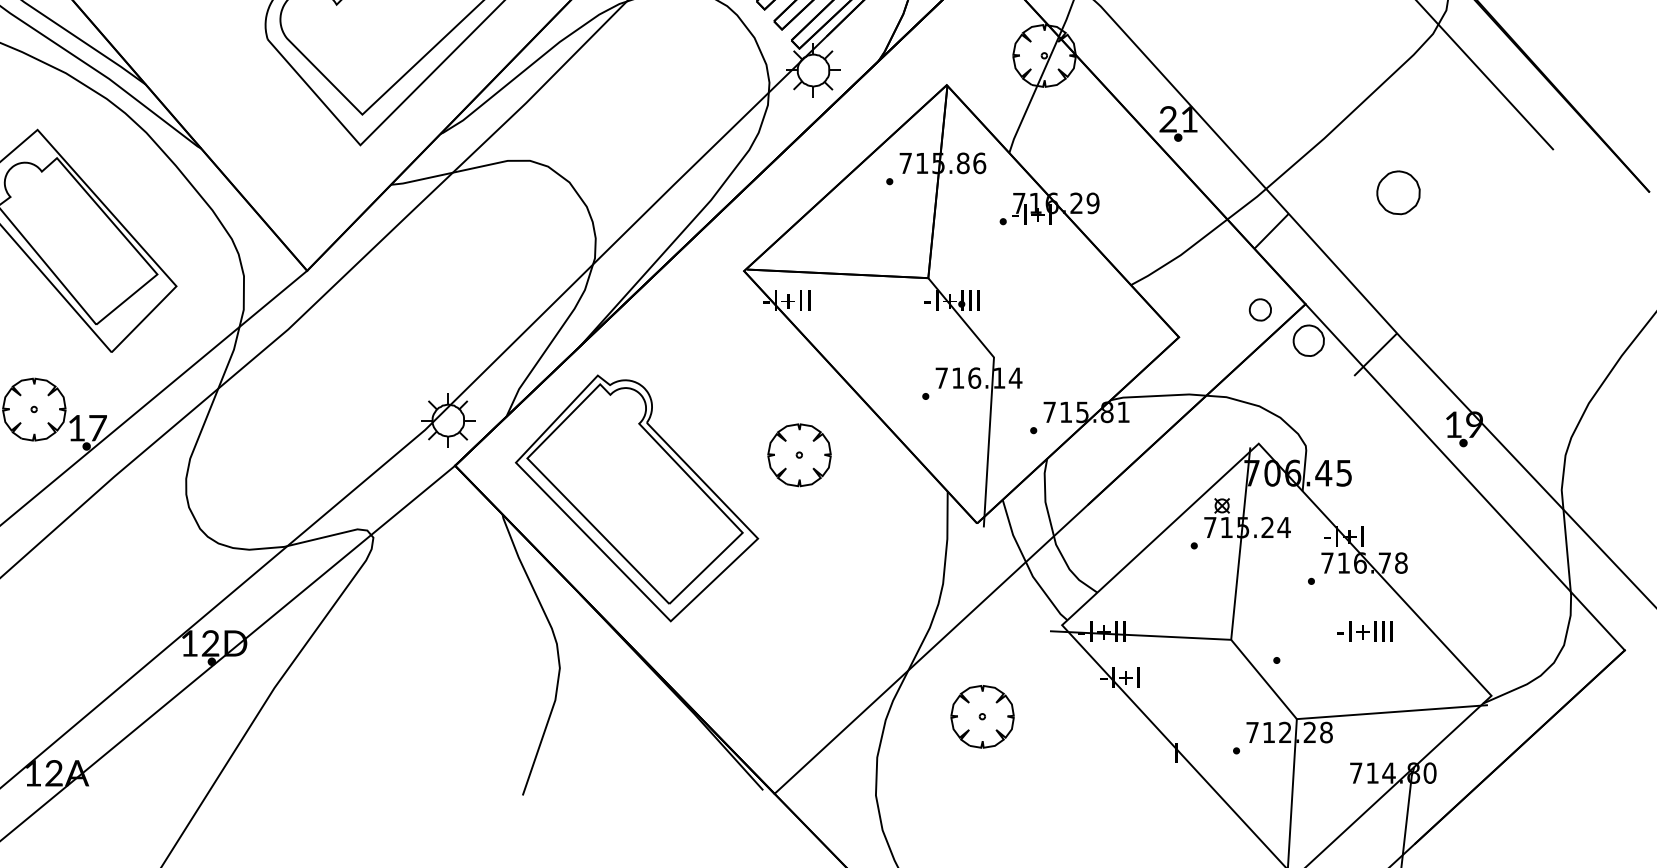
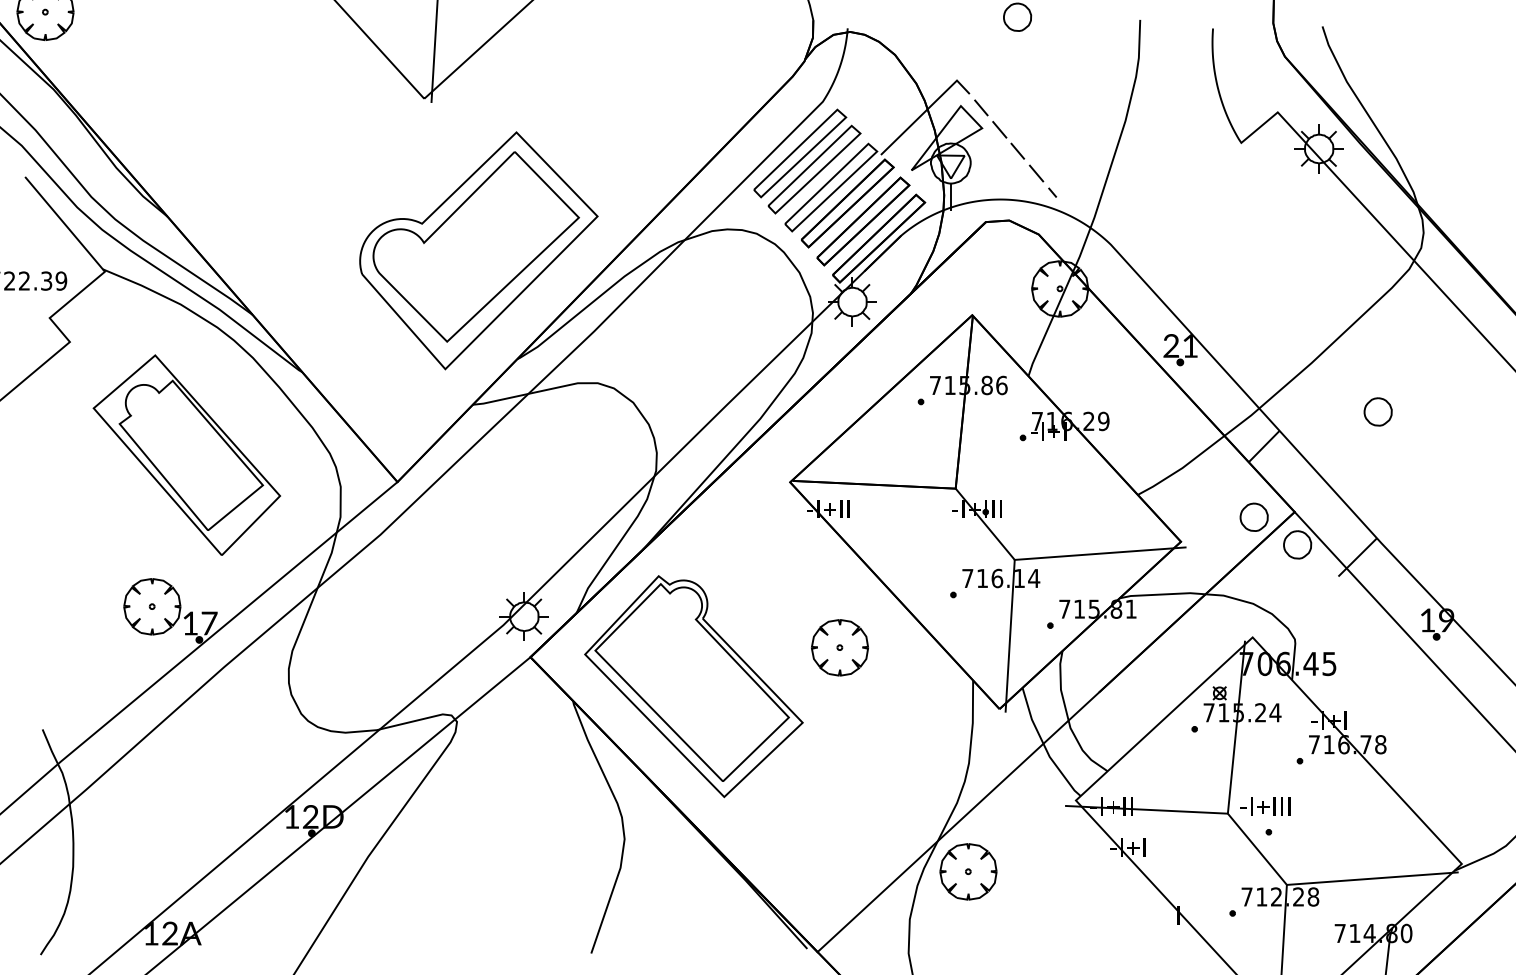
part: (1397, 192) -> (1377, 411), size x0.71
part: (1259, 309) -> (1253, 516), size x1.43
line: (1088, 350) -> (1099, 553), added
text: (1365, 631) -> (1265, 806), moved
part: (982, 716) -> (968, 871), moved

